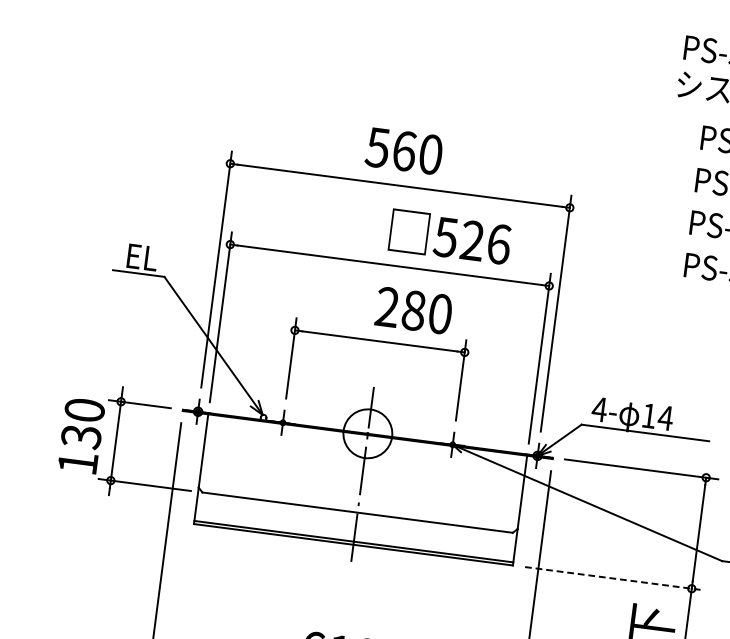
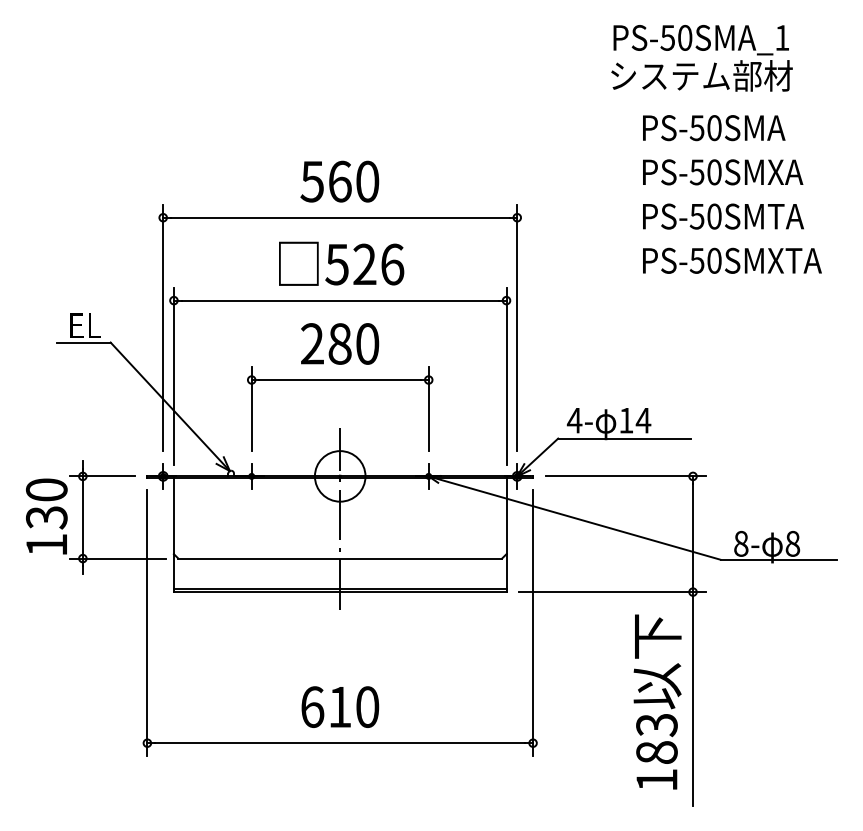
text: (450, 236) -> (341, 263), moved
text: (414, 310) -> (340, 343), moved
line: (614, 579) -> (612, 592), dashed -> solid

